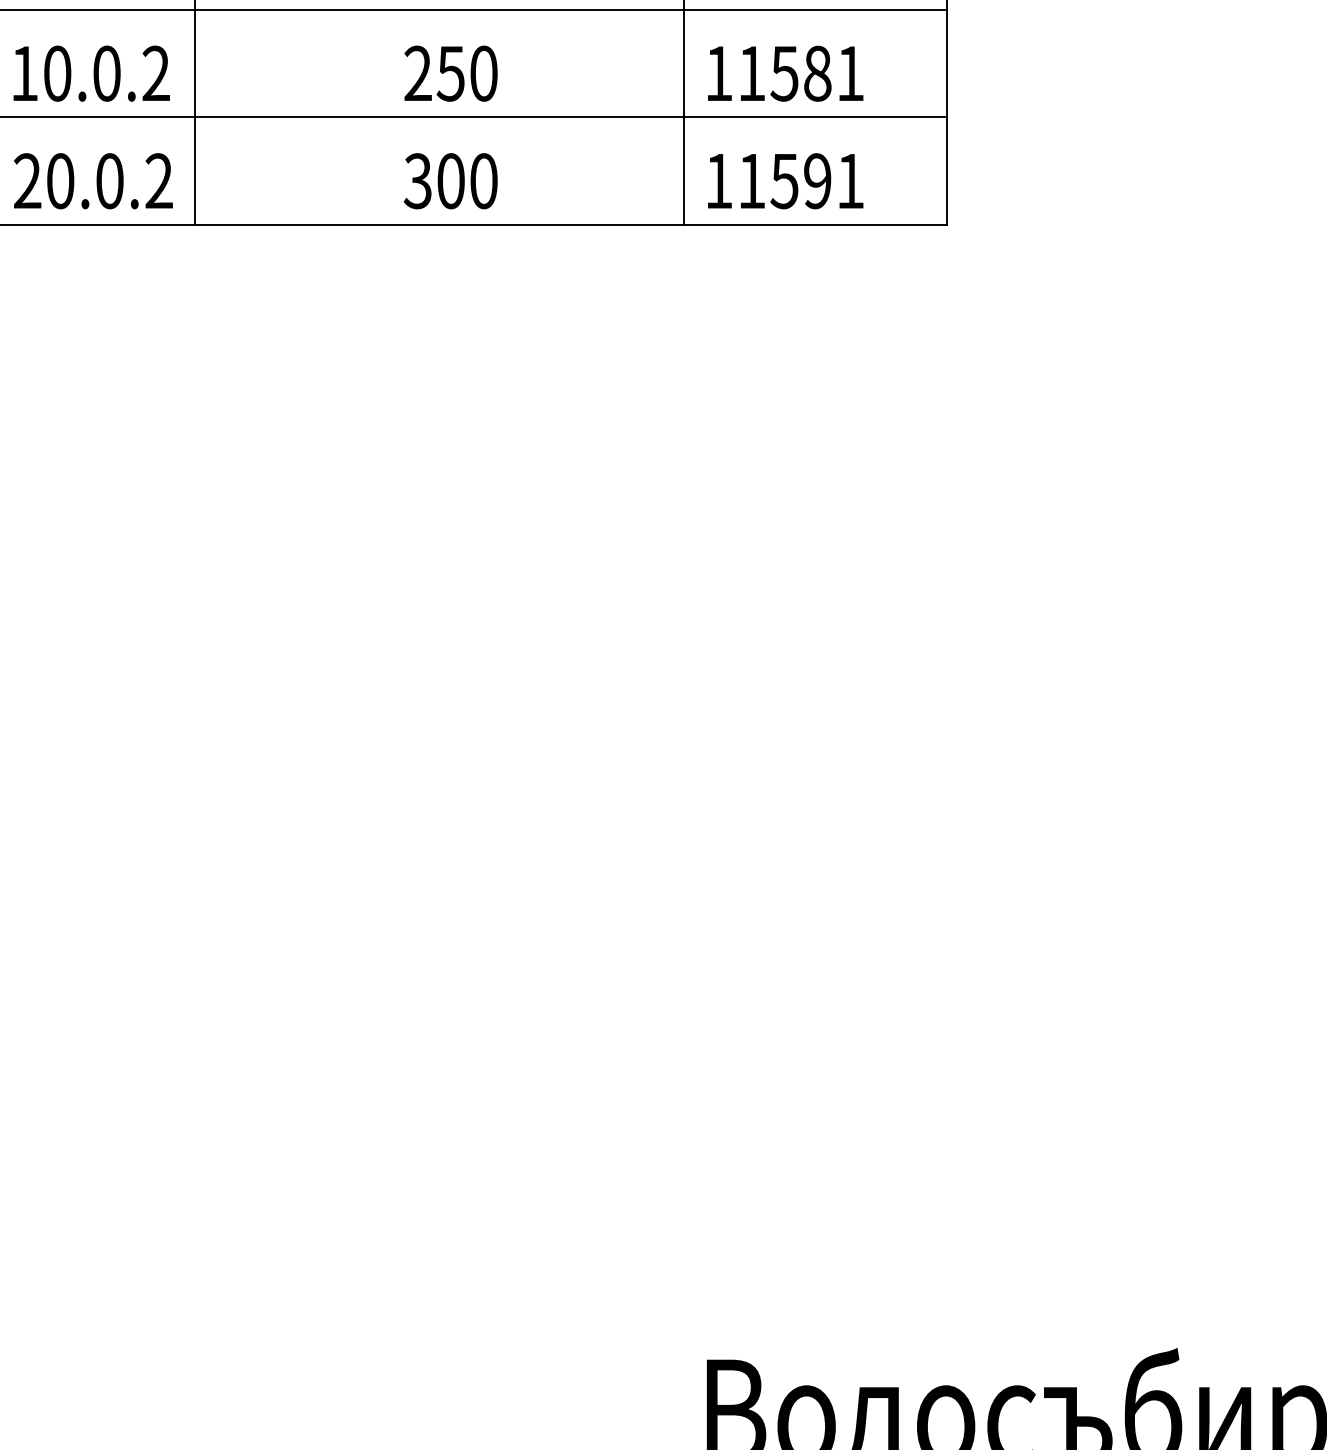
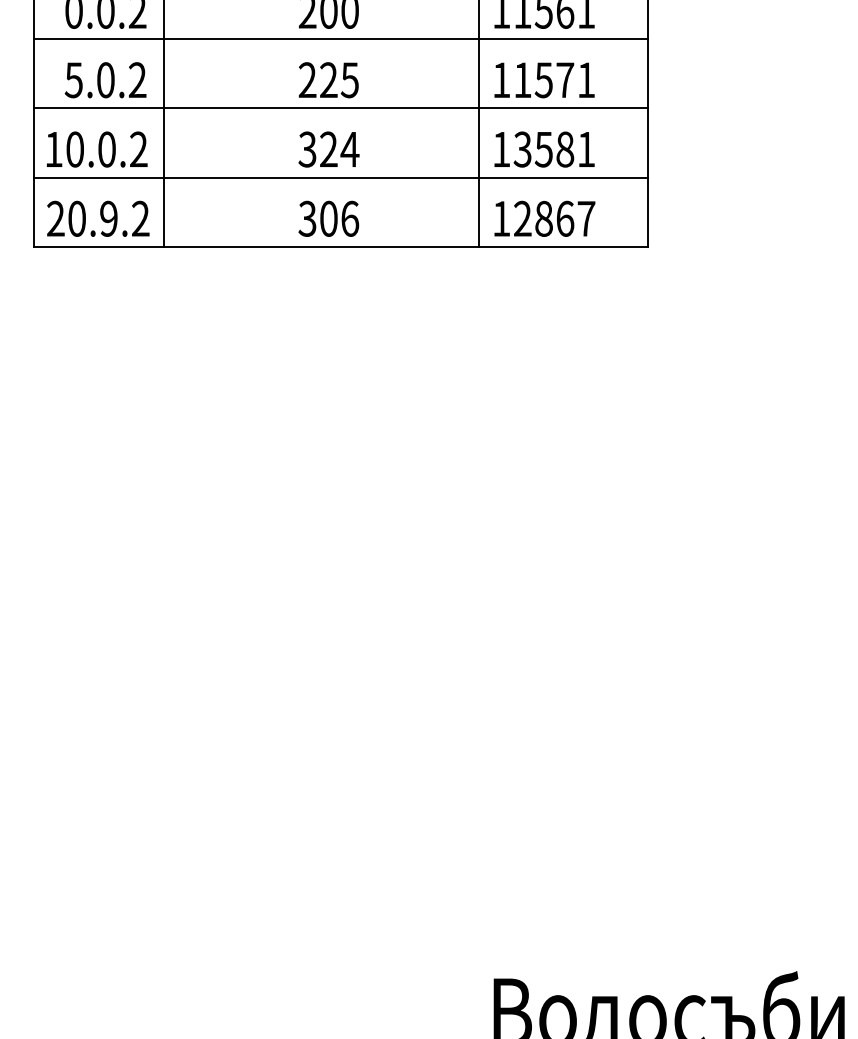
text: (450, 73) -> (328, 149), 250 -> 324
text: (751, 73) -> (522, 149), 11581 -> 13581
text: (109, 180) -> (108, 218), 20.0.2 -> 20.9.2
text: (484, 180) -> (350, 218), 300 -> 306
text: (801, 180) -> (554, 218), 11591 -> 12867

